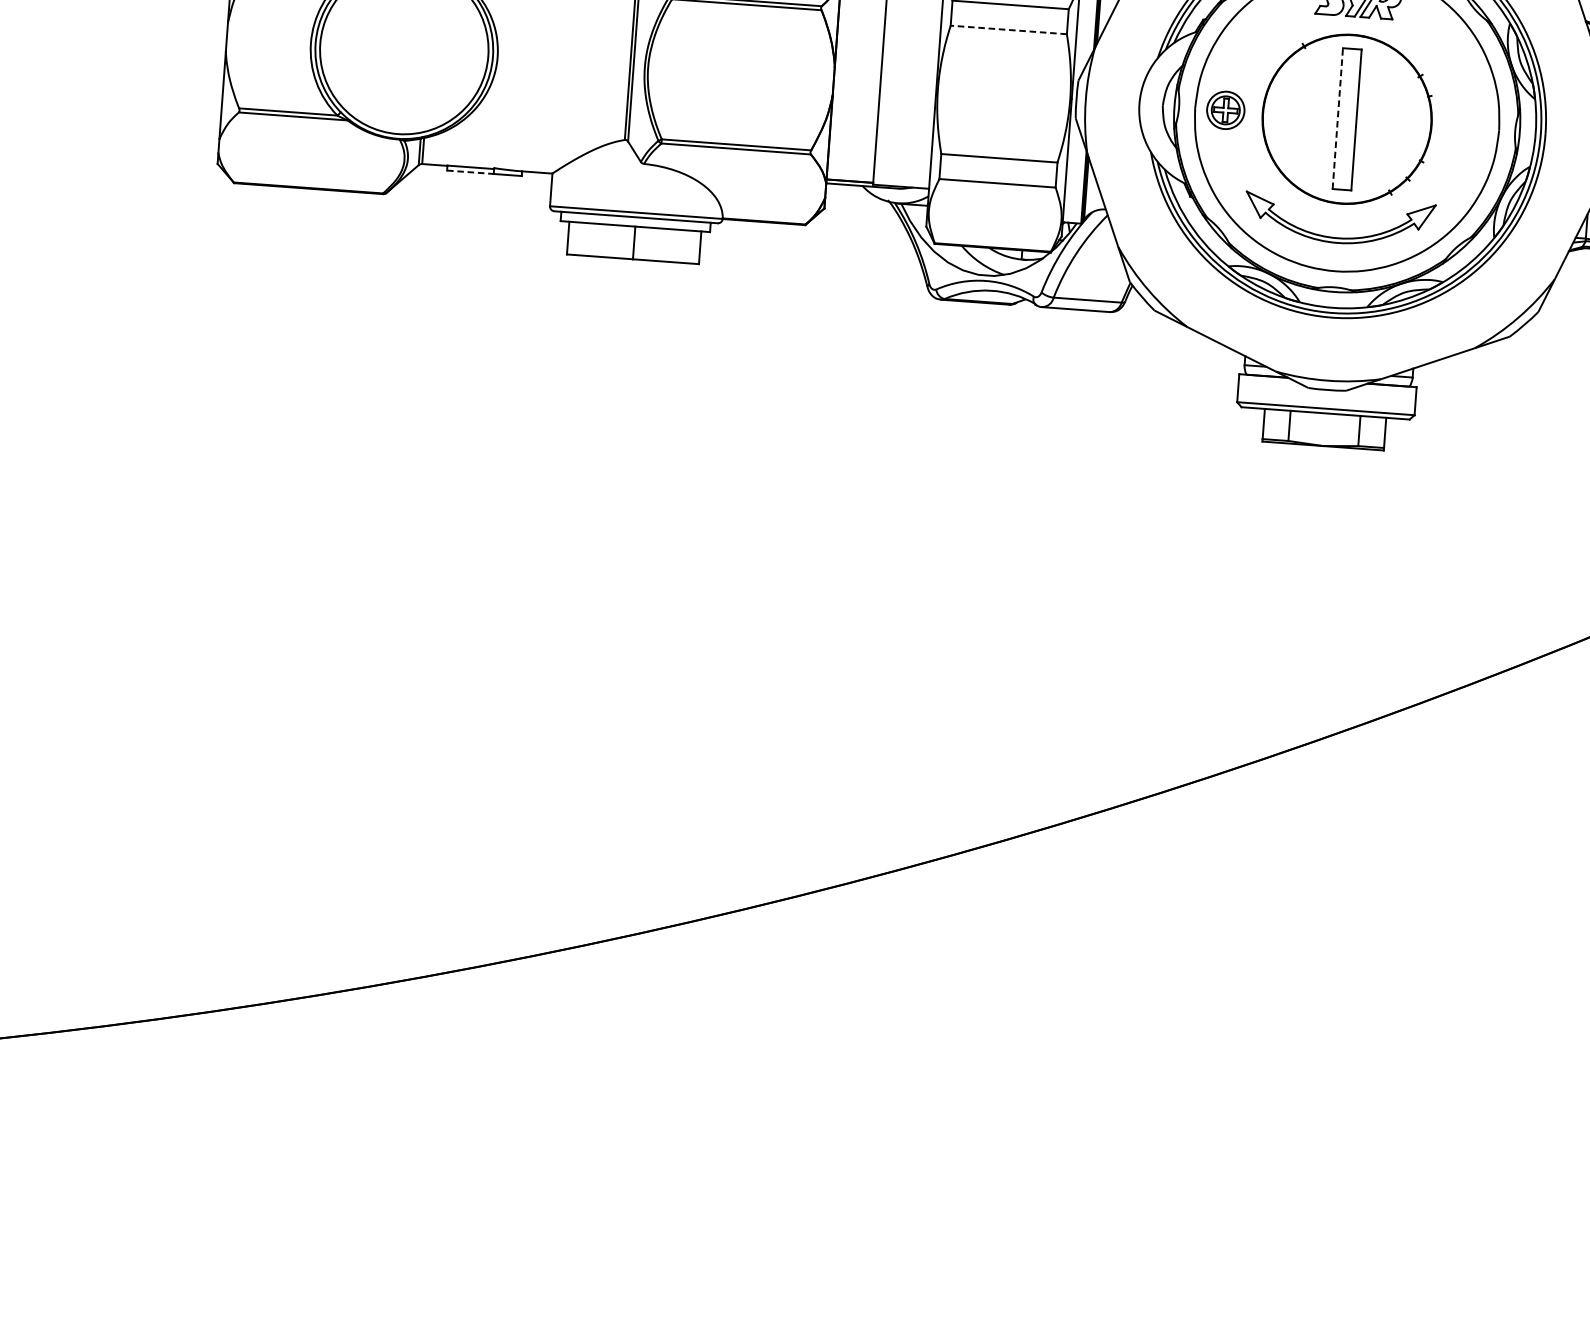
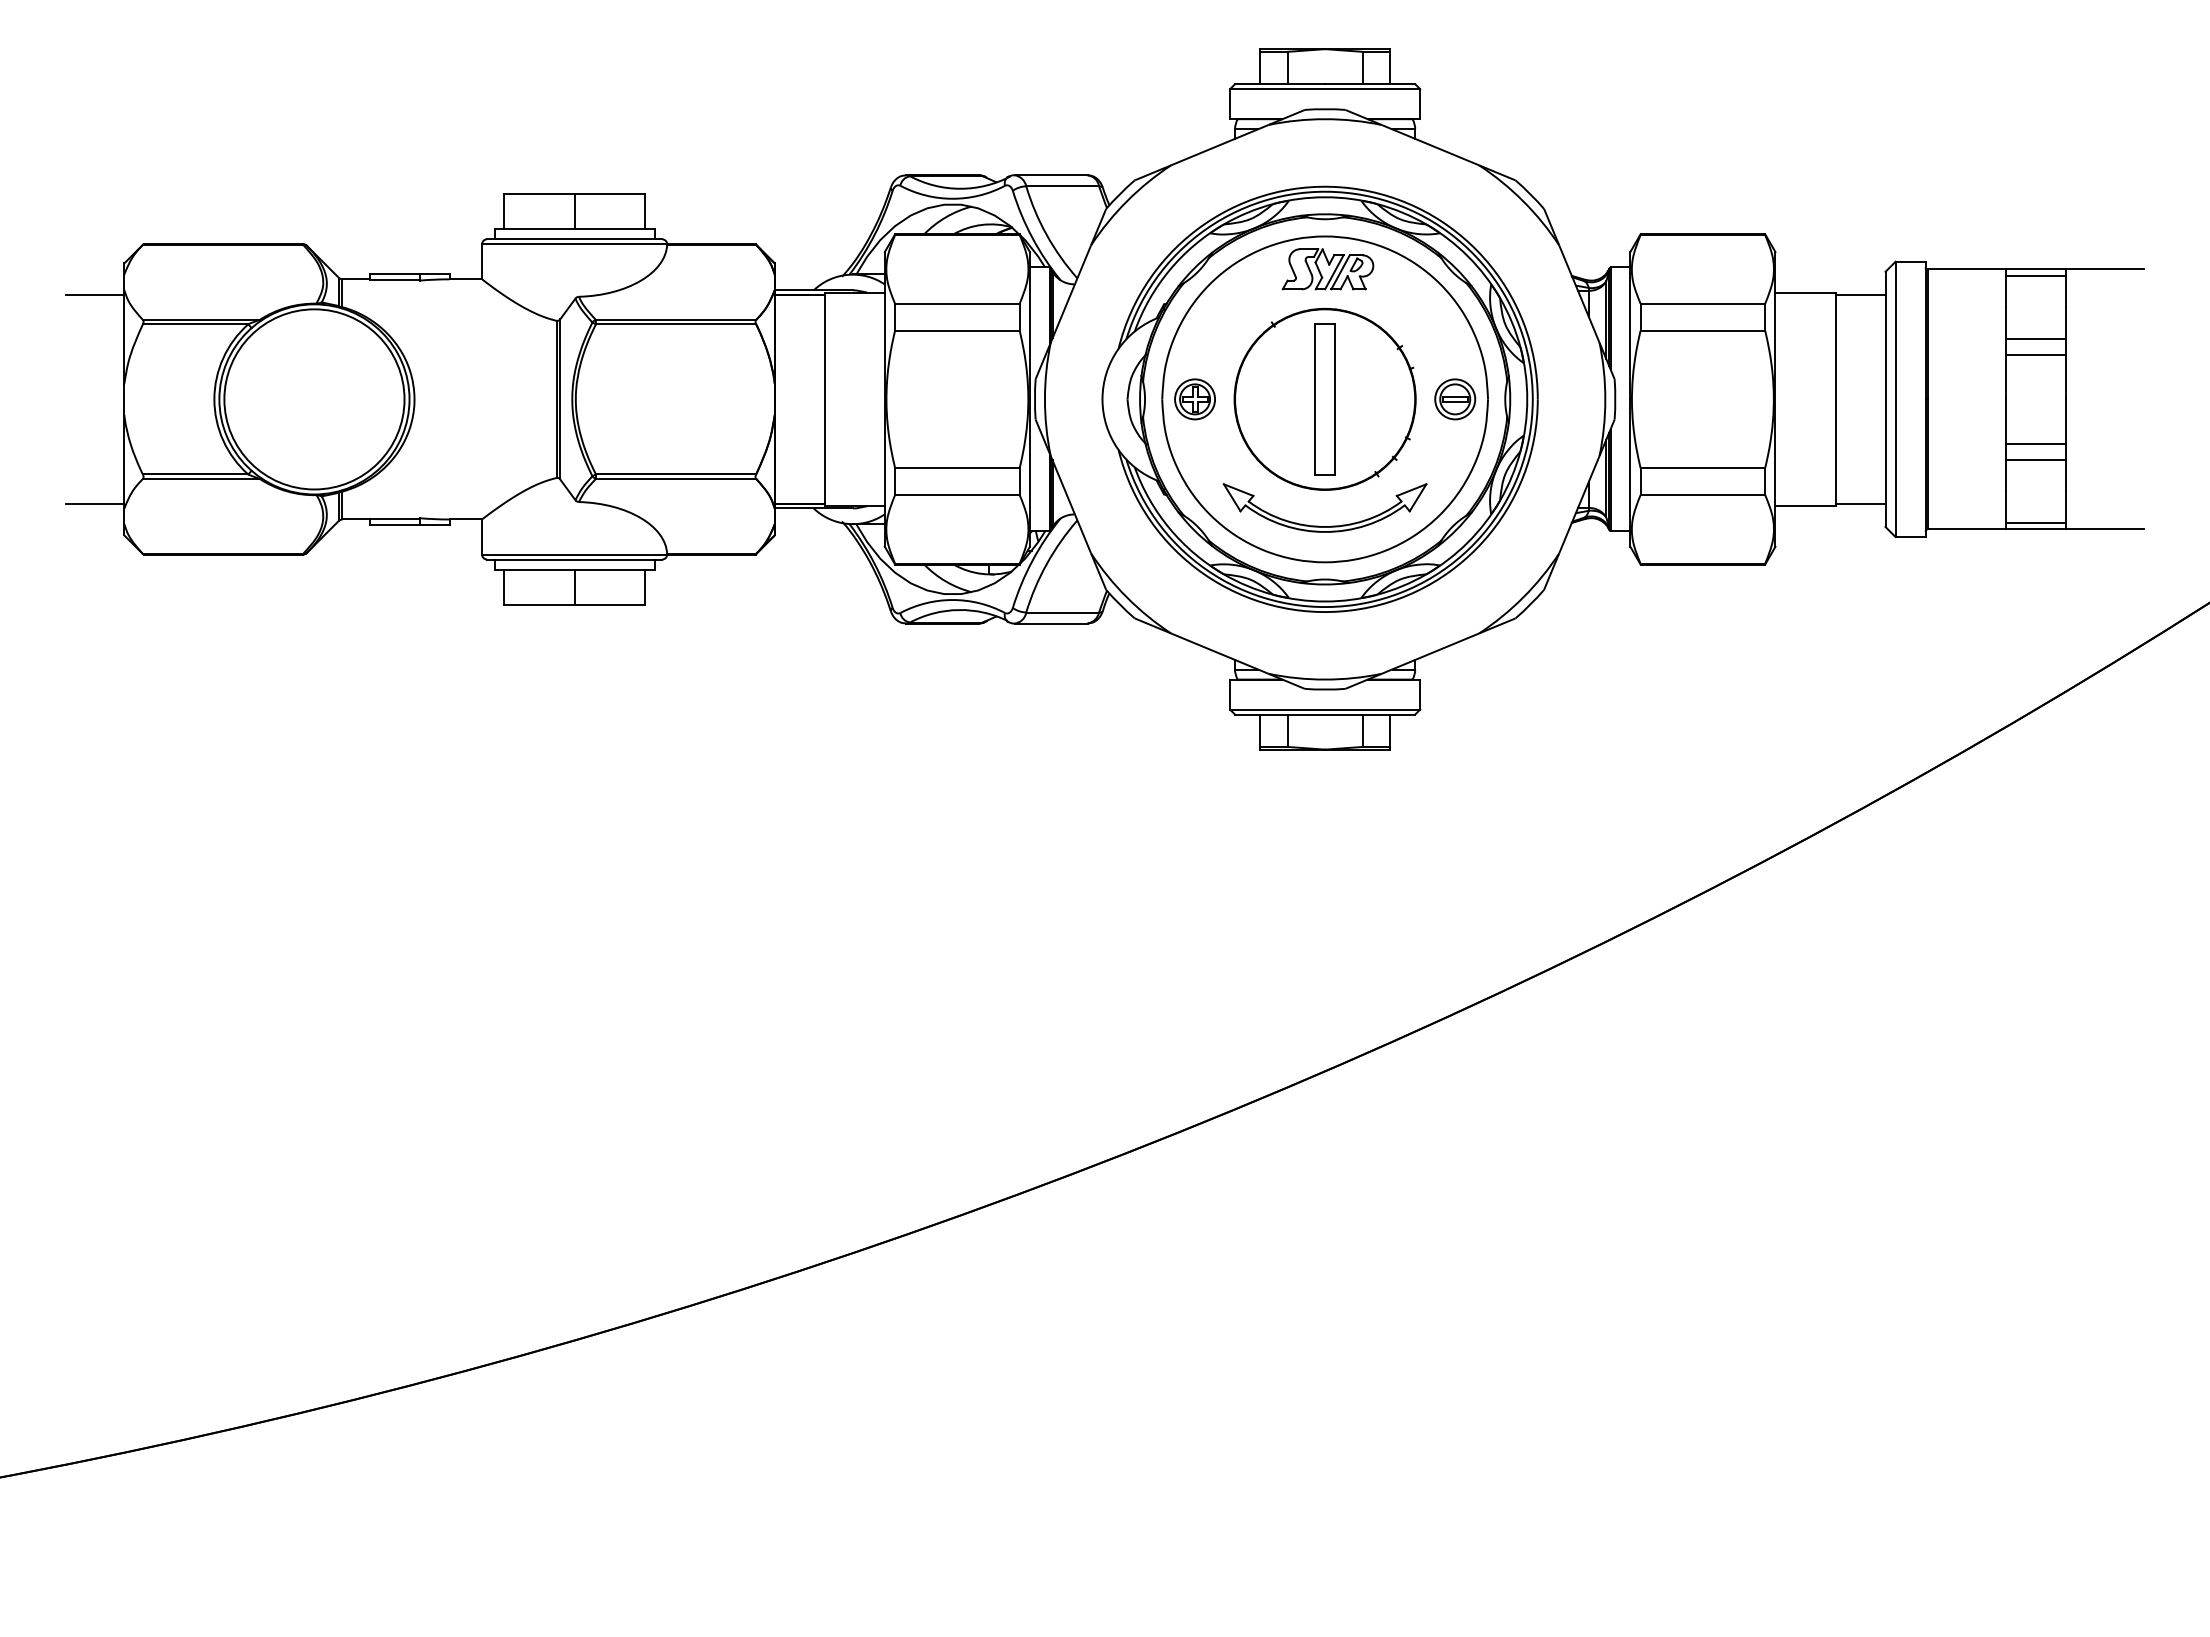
line: (1007, 29) -> (956, 330), dashed -> solid
line: (1338, 117) -> (1315, 398), dashed -> solid
part: (1468, 128) -> (1455, 399), added
line: (192, 133) -> (95, 504), added
line: (471, 172) -> (395, 524), dashed -> solid

